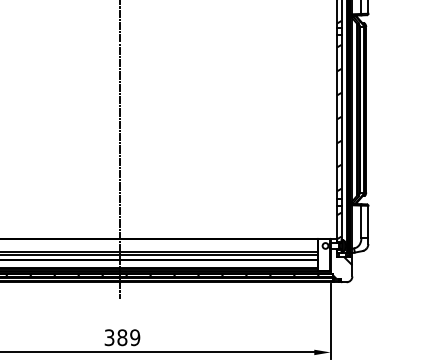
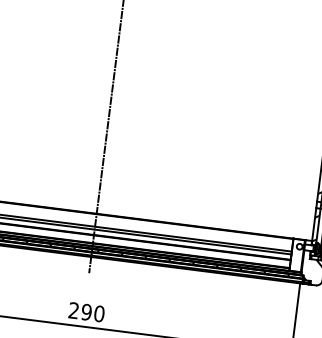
text: (122, 337) -> (86, 312), 389 -> 290

